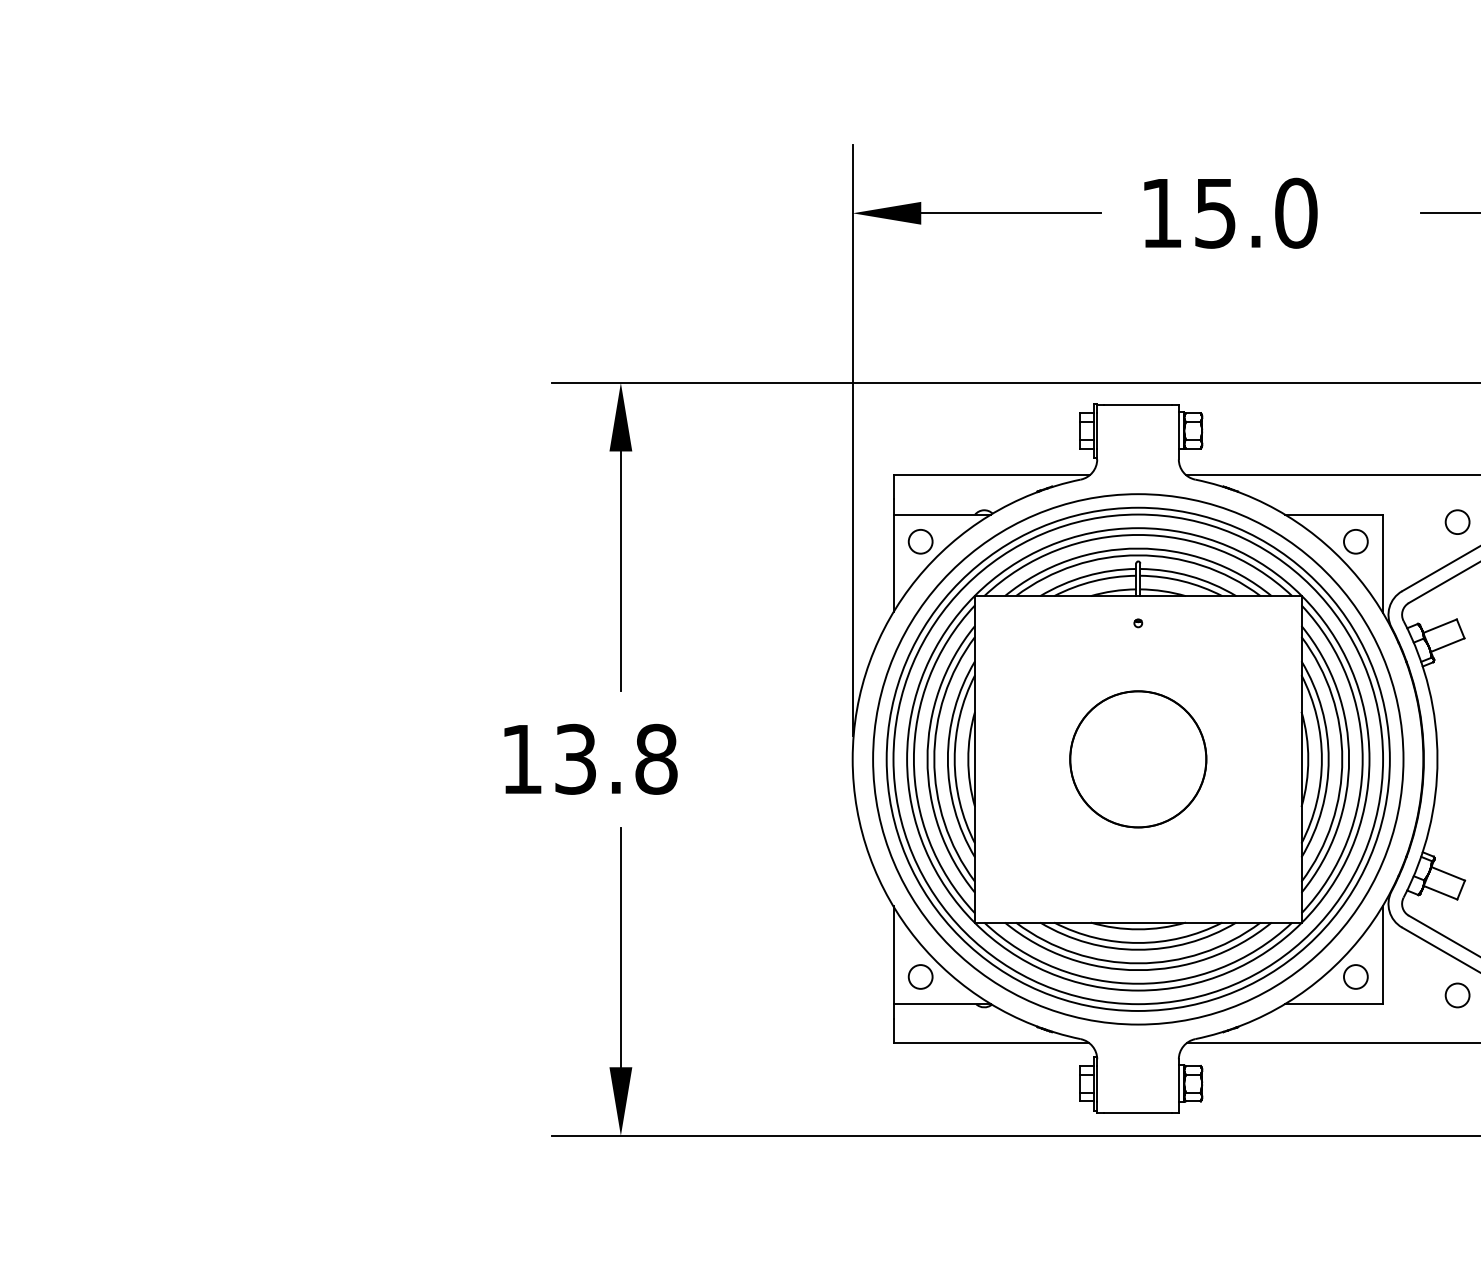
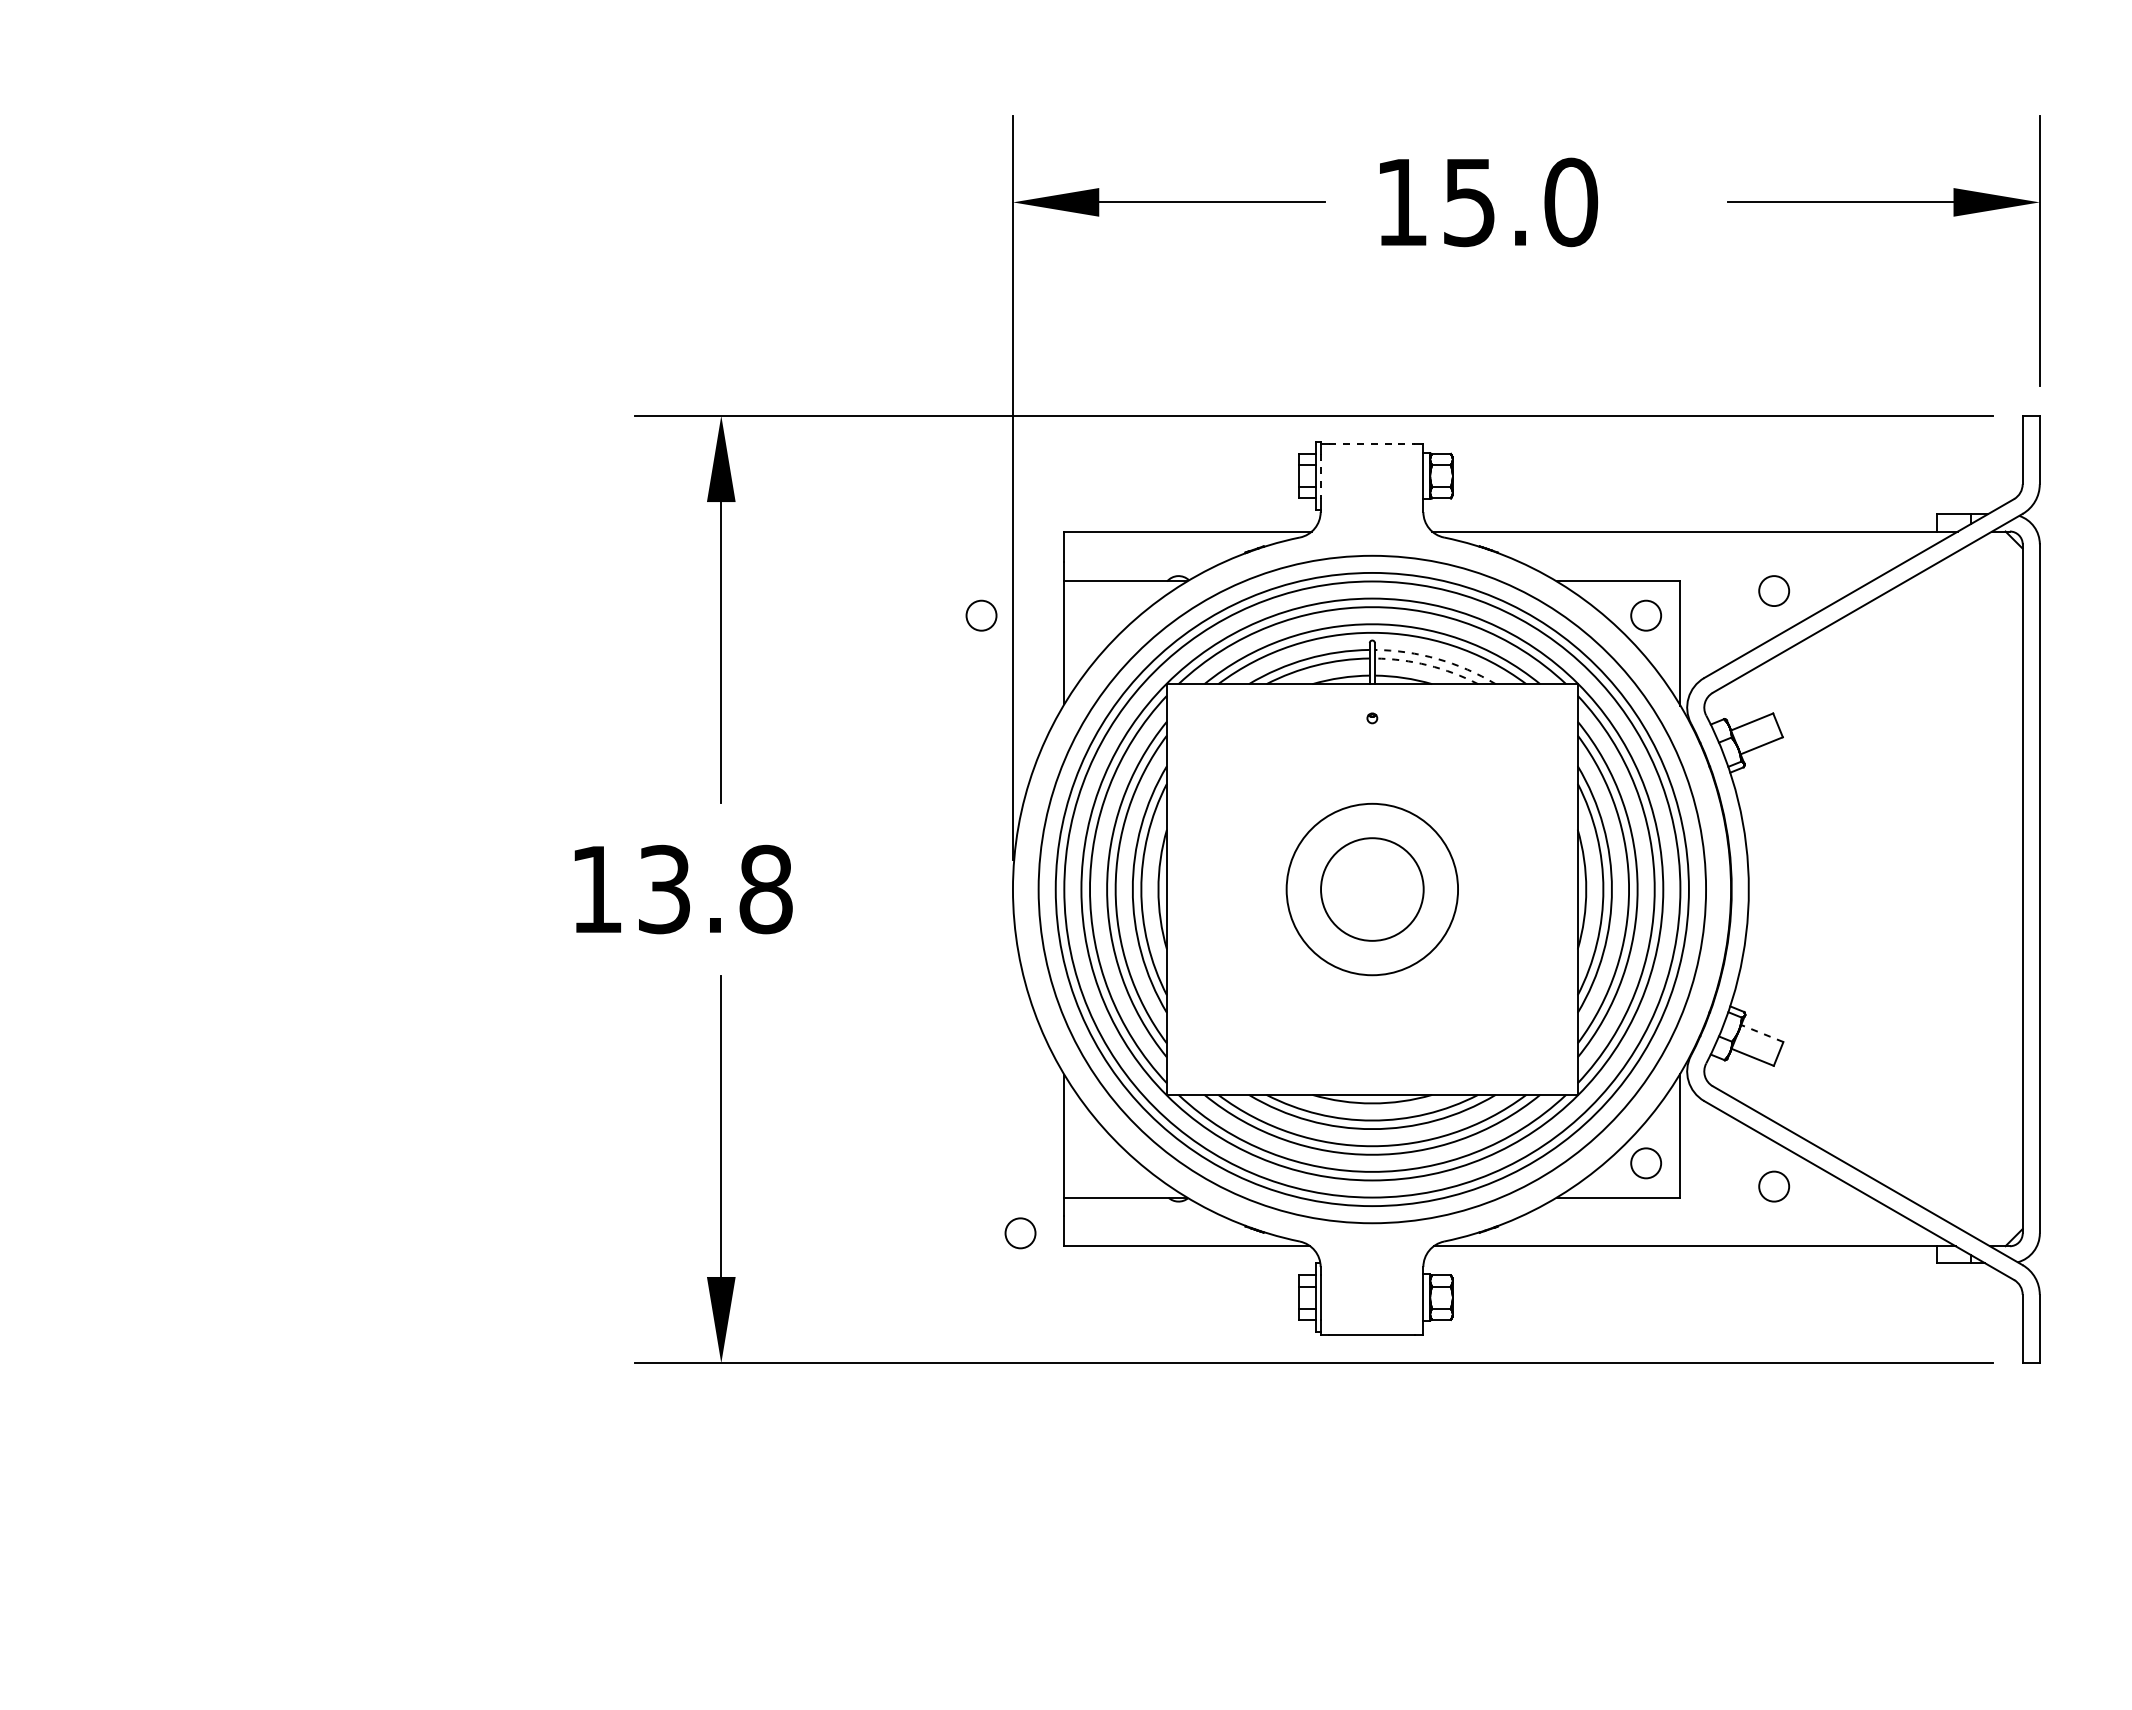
line: (1138, 405) -> (1372, 444), solid -> dashed
line: (1097, 431) -> (1320, 476), solid -> dashed
circle: (920, 541) -> (981, 615), moved
arc: (1190, 576) -> (1437, 659), solid -> dashed
arc: (1182, 581) -> (1428, 665), solid -> dashed
circle: (1137, 759) -> (1371, 889), size x0.6
line: (1448, 873) -> (1762, 1033), solid -> dashed
circle: (920, 977) -> (1020, 1233), moved

